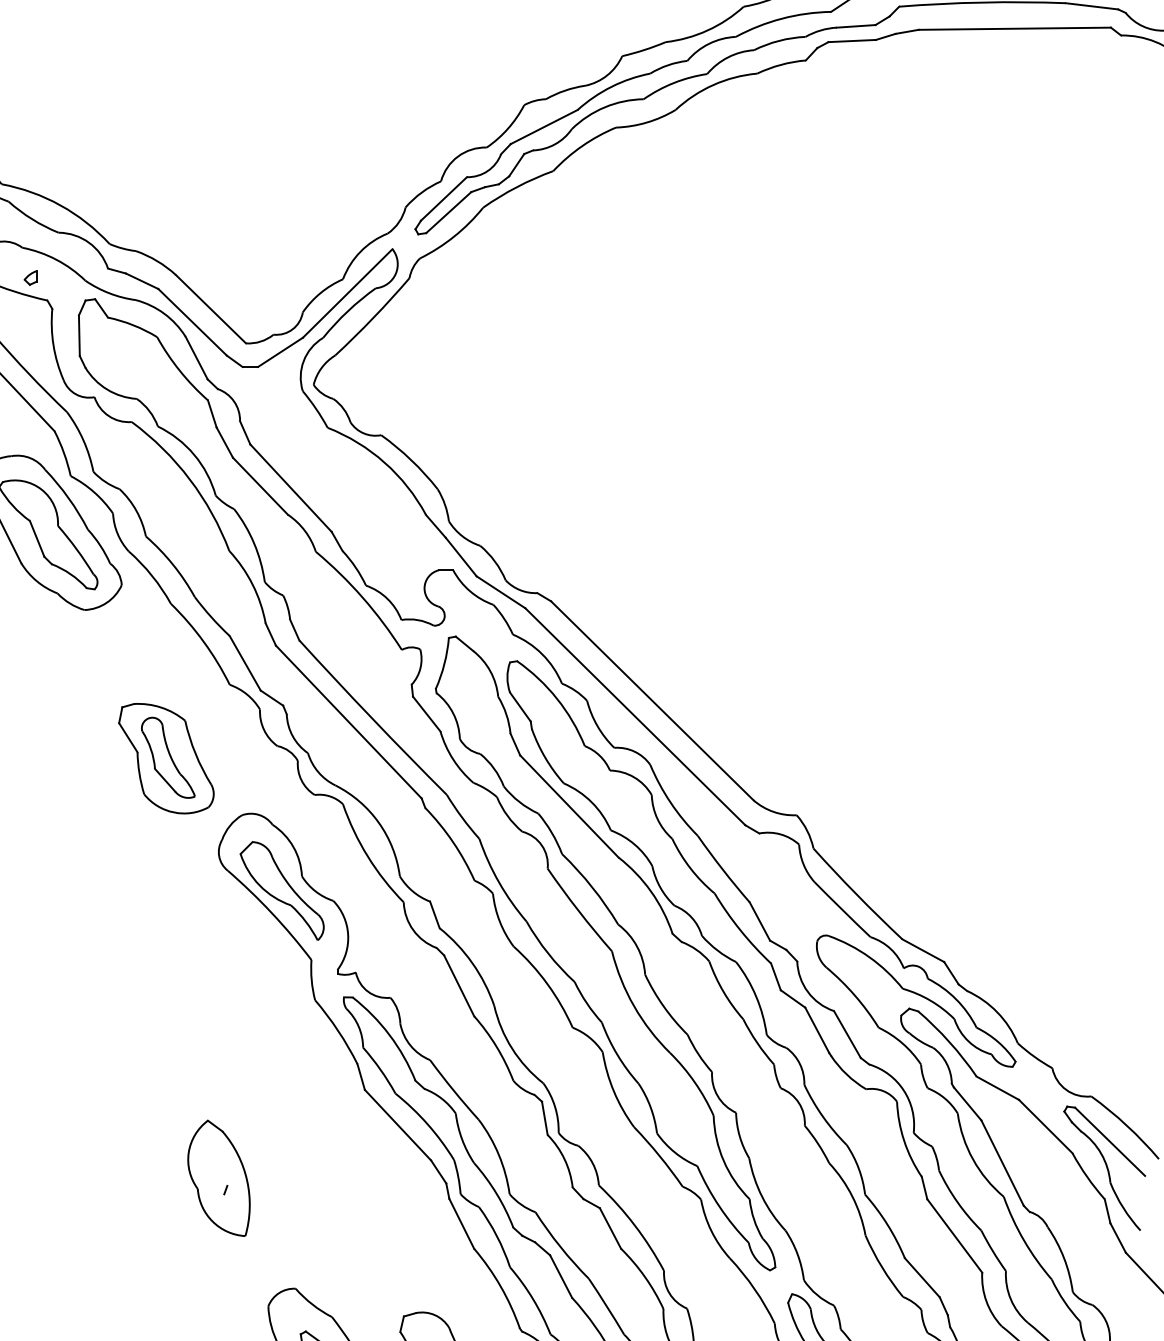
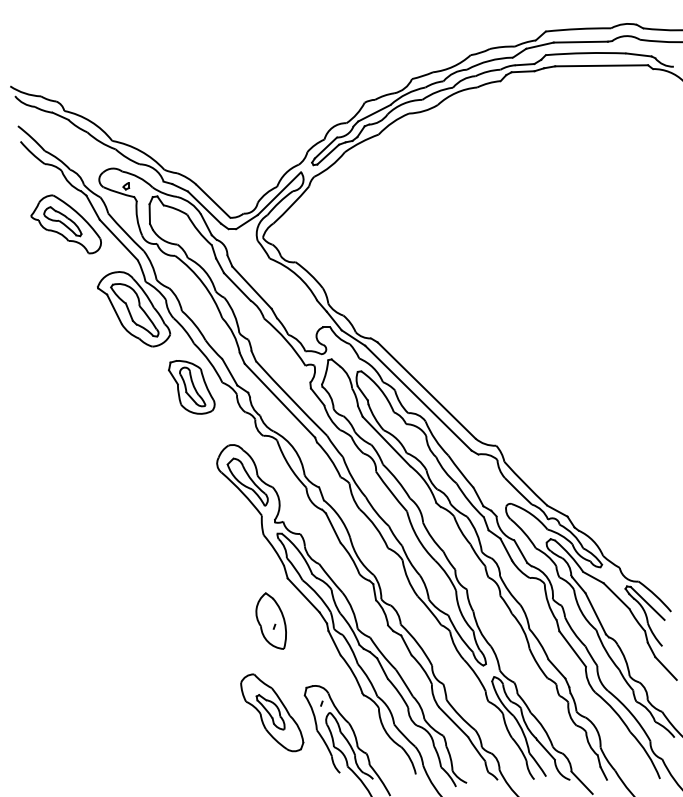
part: (165, 758) -> (191, 387), moved
part: (217, 1177) -> (270, 620), moved

